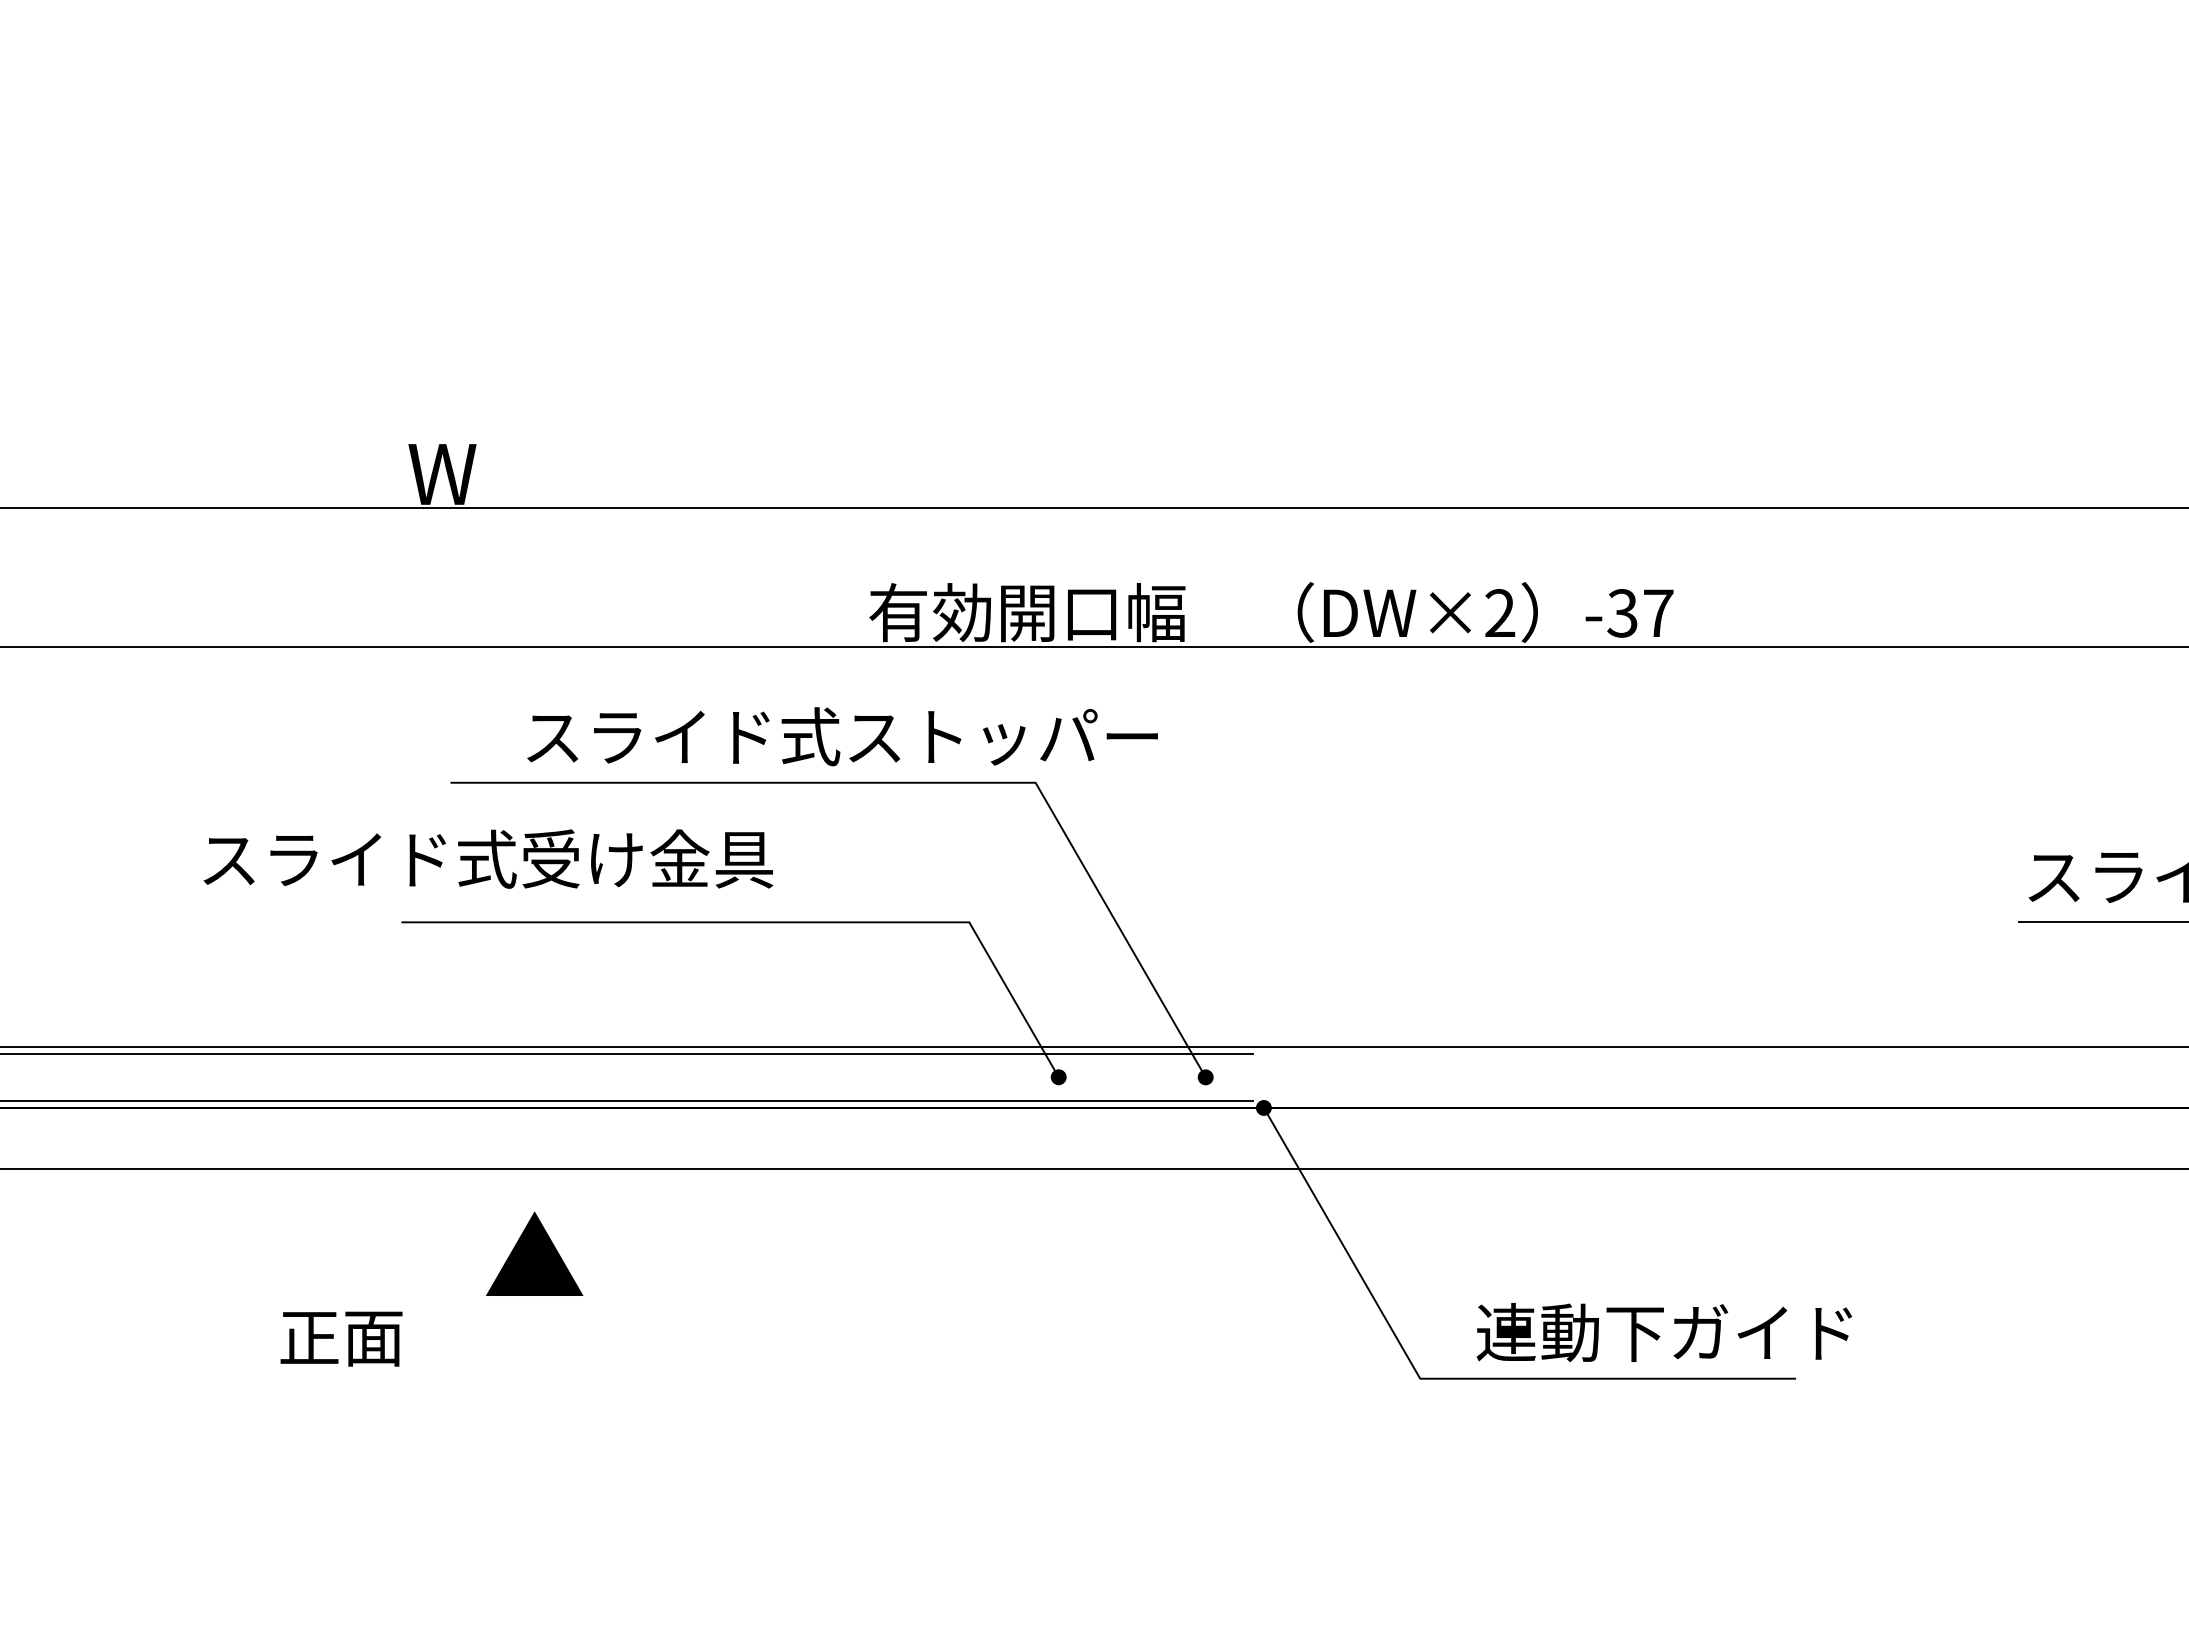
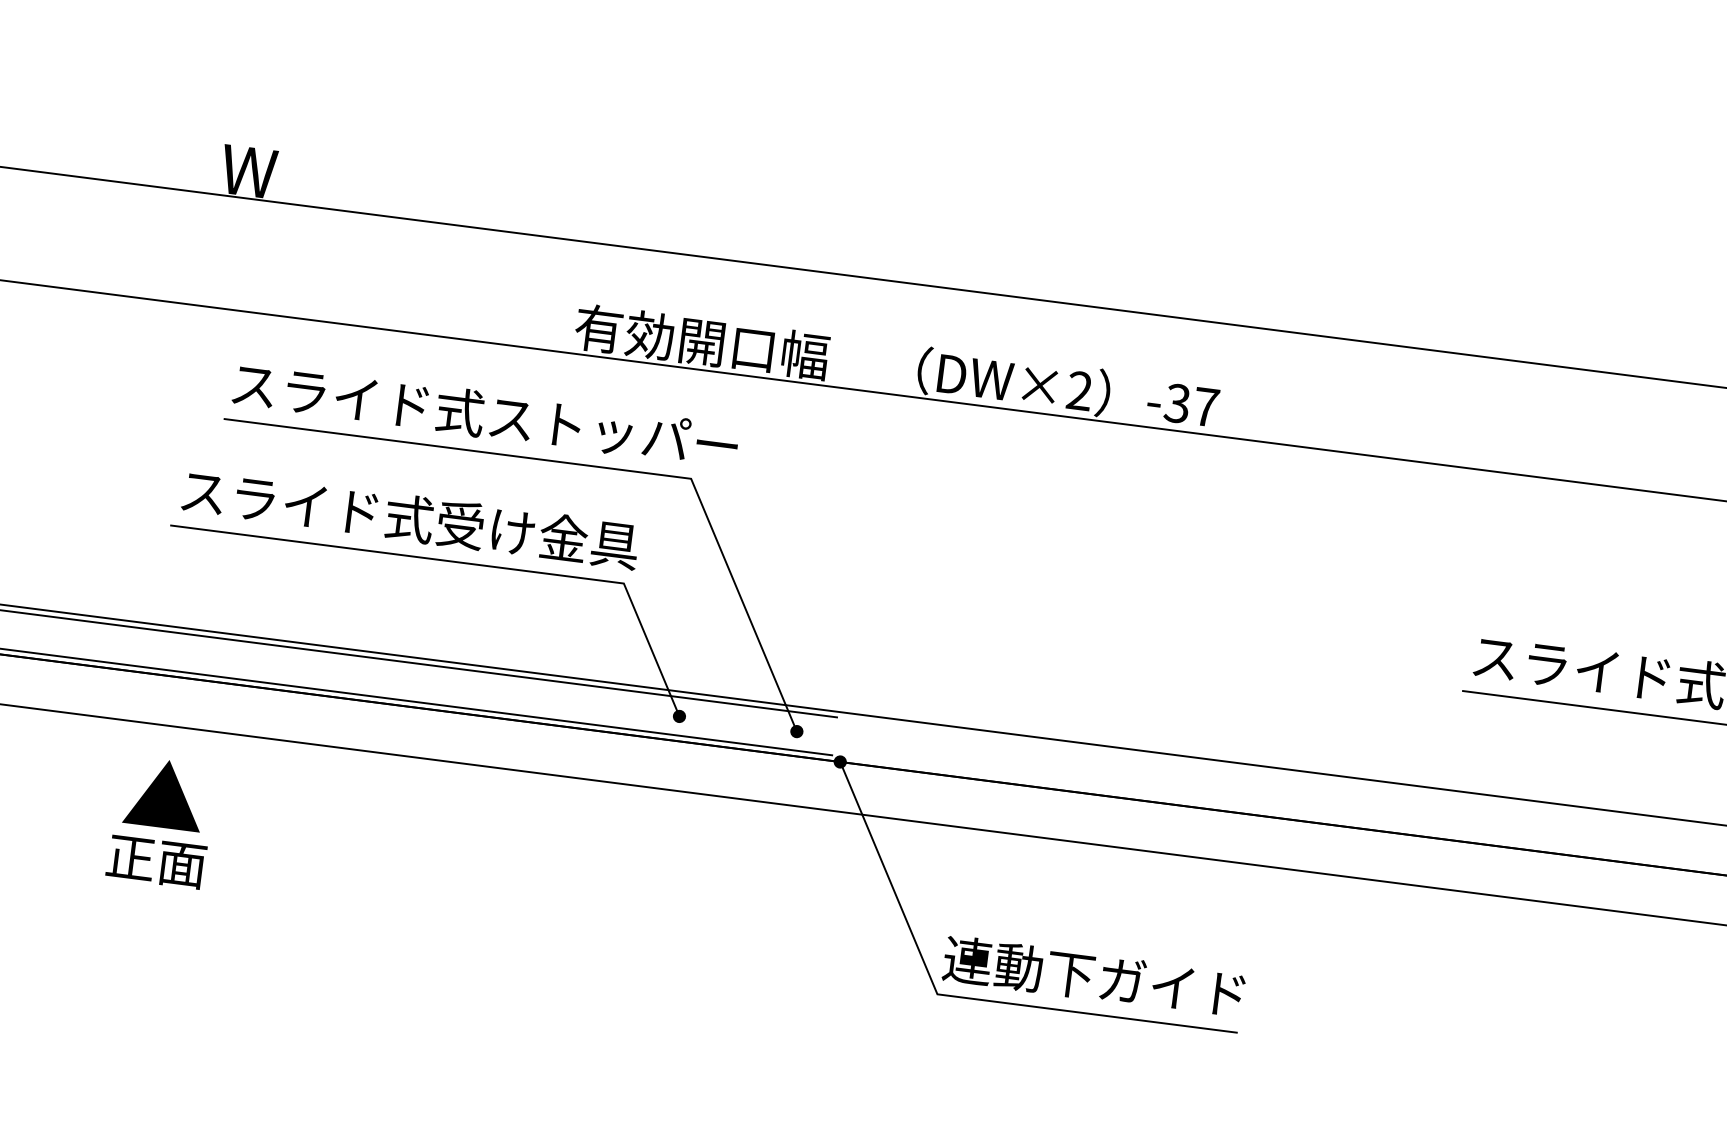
text: (842, 736) -> (485, 414), moved
text: (488, 858) -> (410, 518), moved
part: (534, 1253) -> (165, 793), moved
text: (1664, 1332) -> (1094, 976), moved
text: (341, 1338) -> (156, 861), moved

